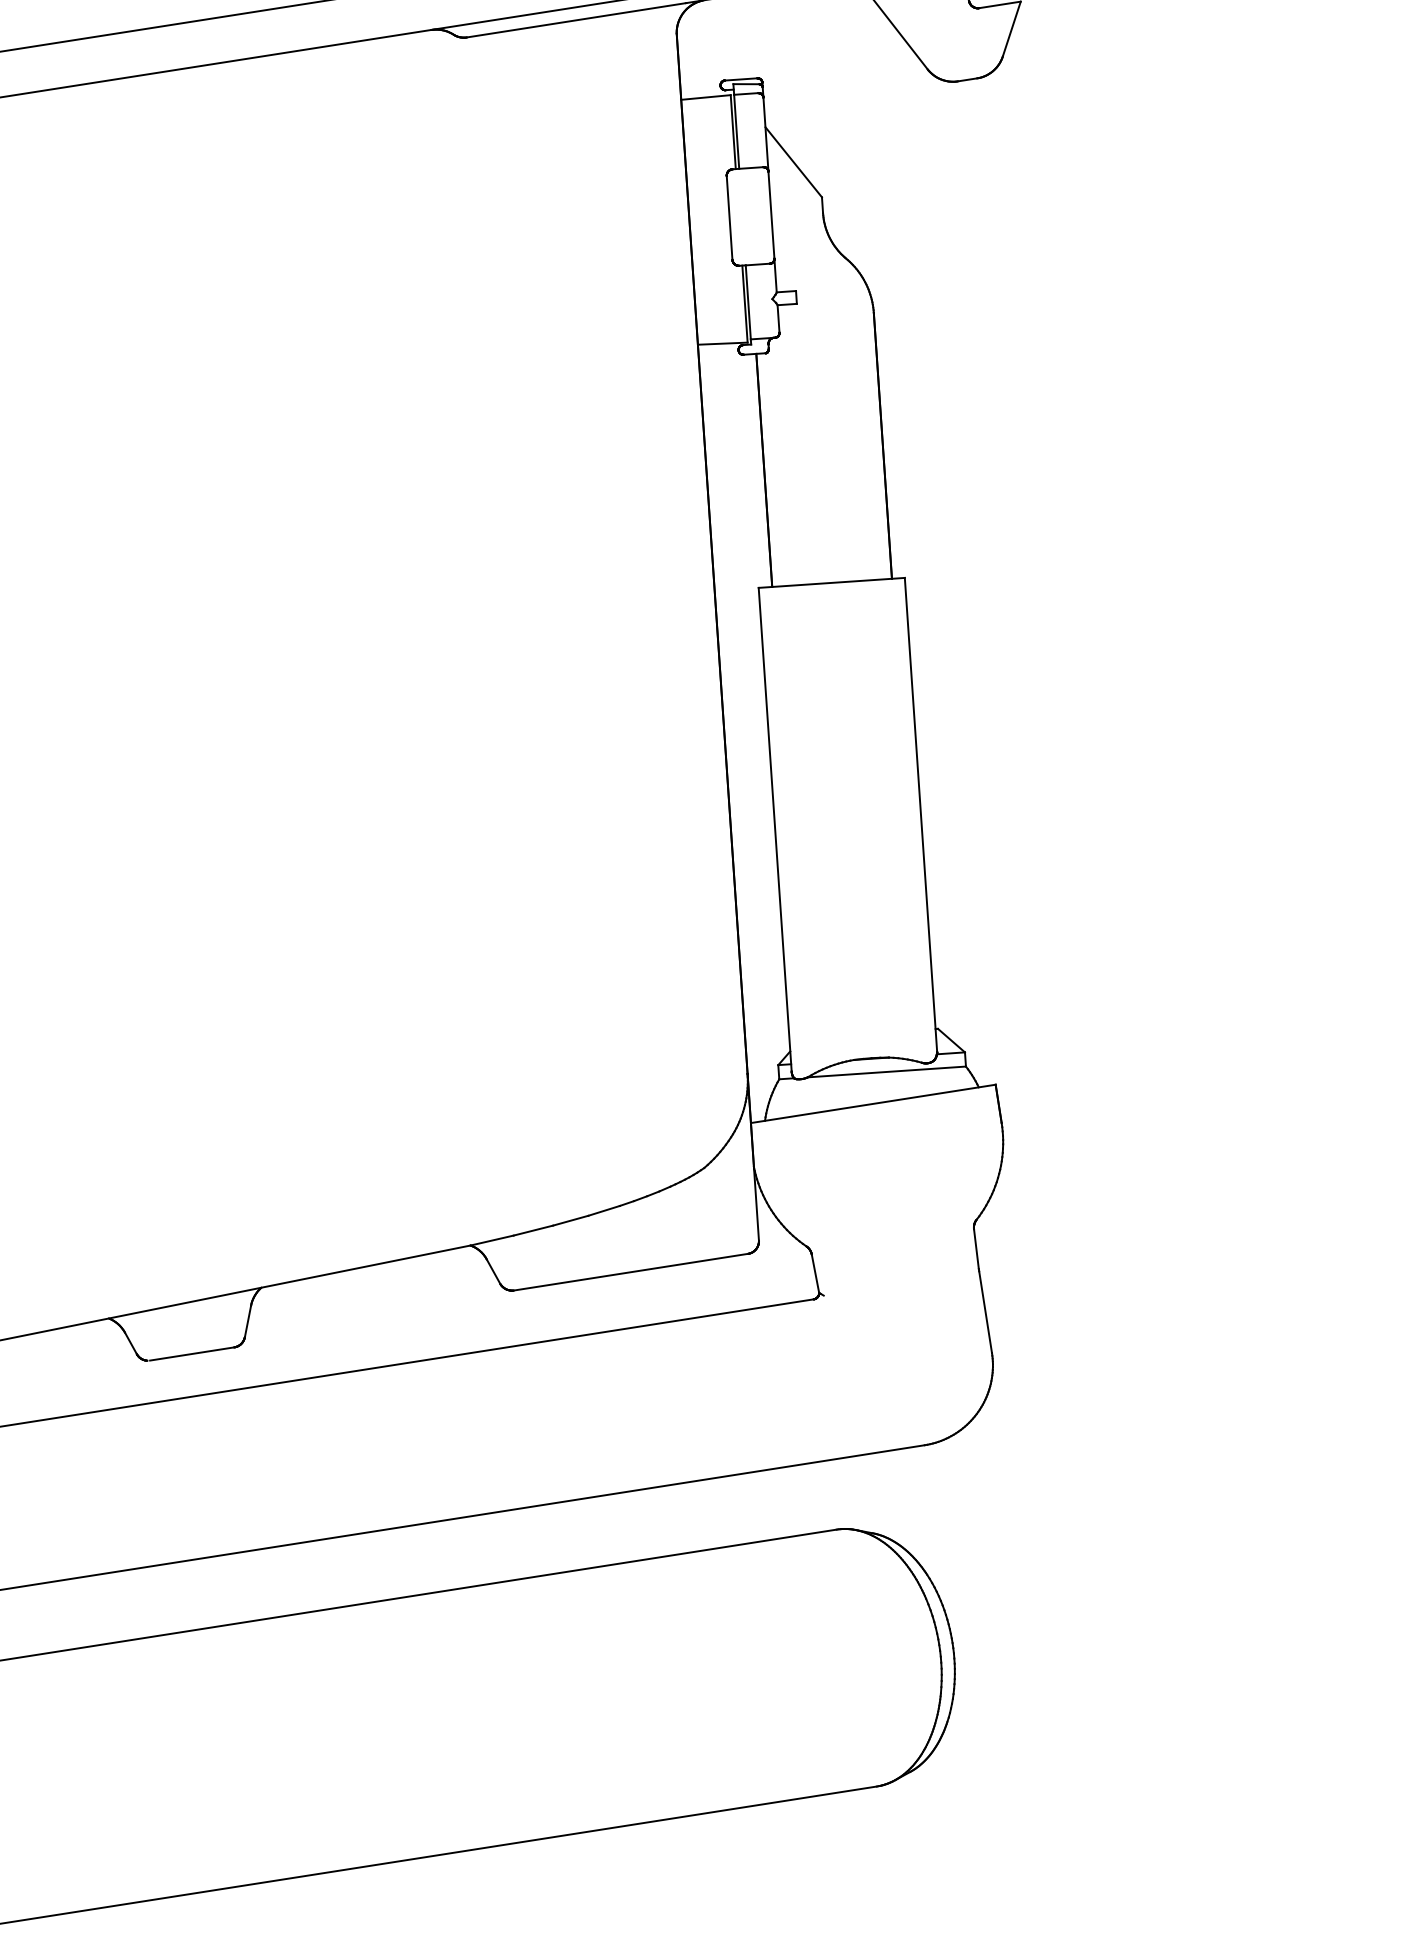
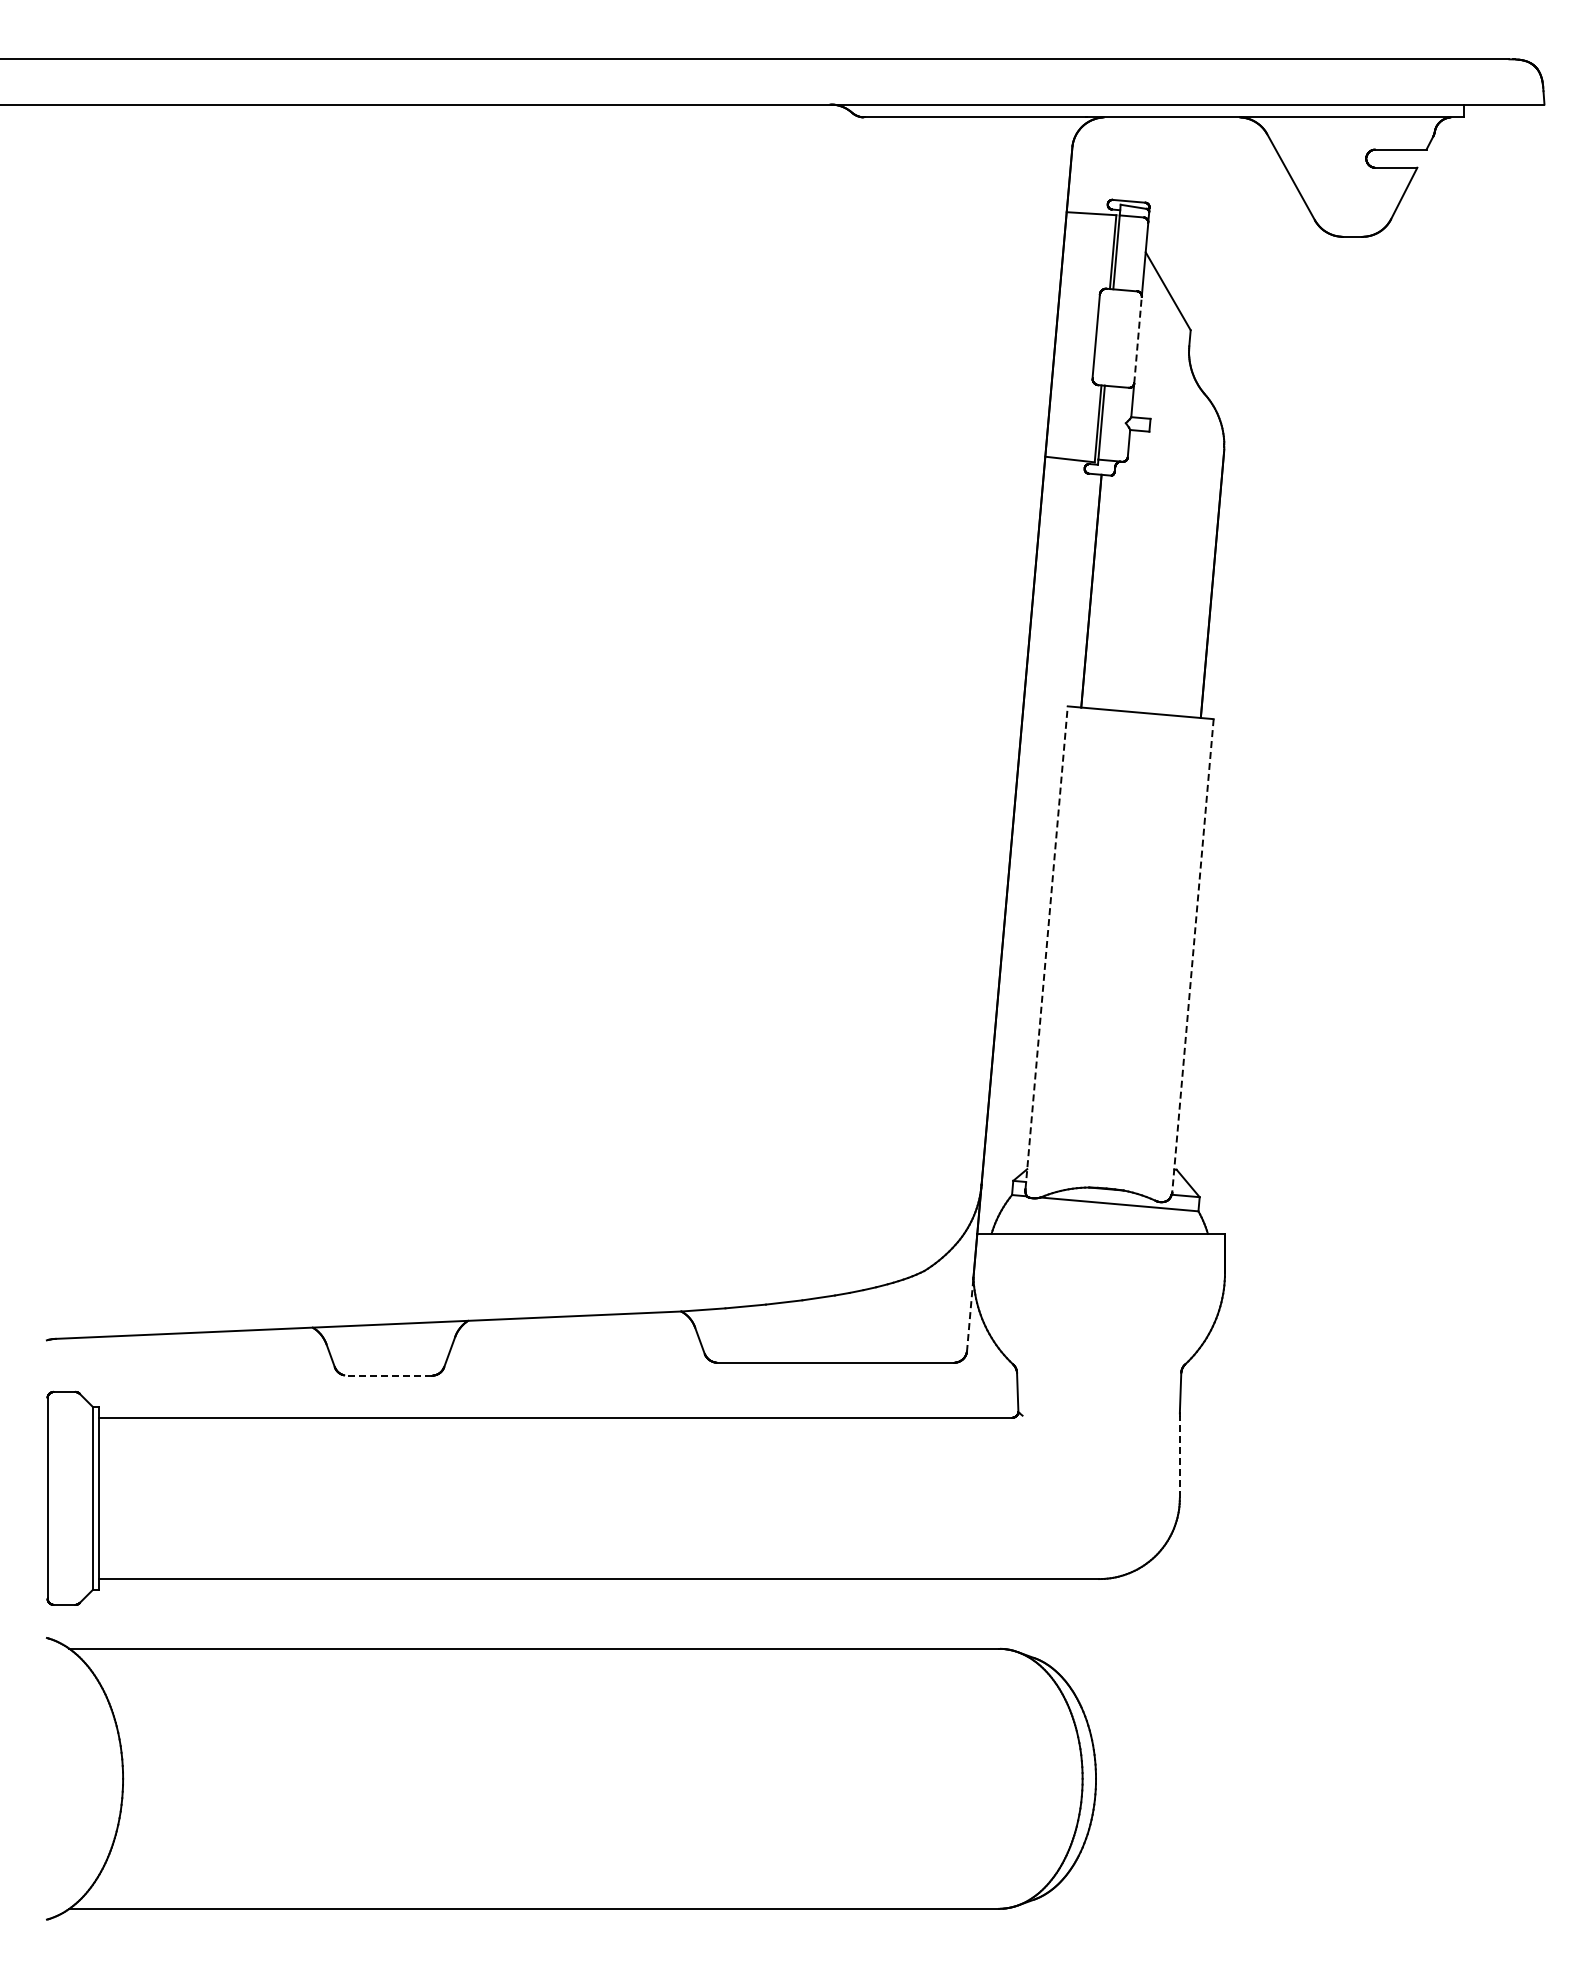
line: (771, 215) -> (1138, 340), solid -> dashed
line: (920, 814) -> (1192, 955), solid -> dashed
line: (775, 829) -> (1046, 947), solid -> dashed
line: (756, 1204) -> (970, 1315), solid -> dashed
line: (985, 1311) -> (1179, 1456), solid -> dashed
line: (192, 1353) -> (389, 1375), solid -> dashed

